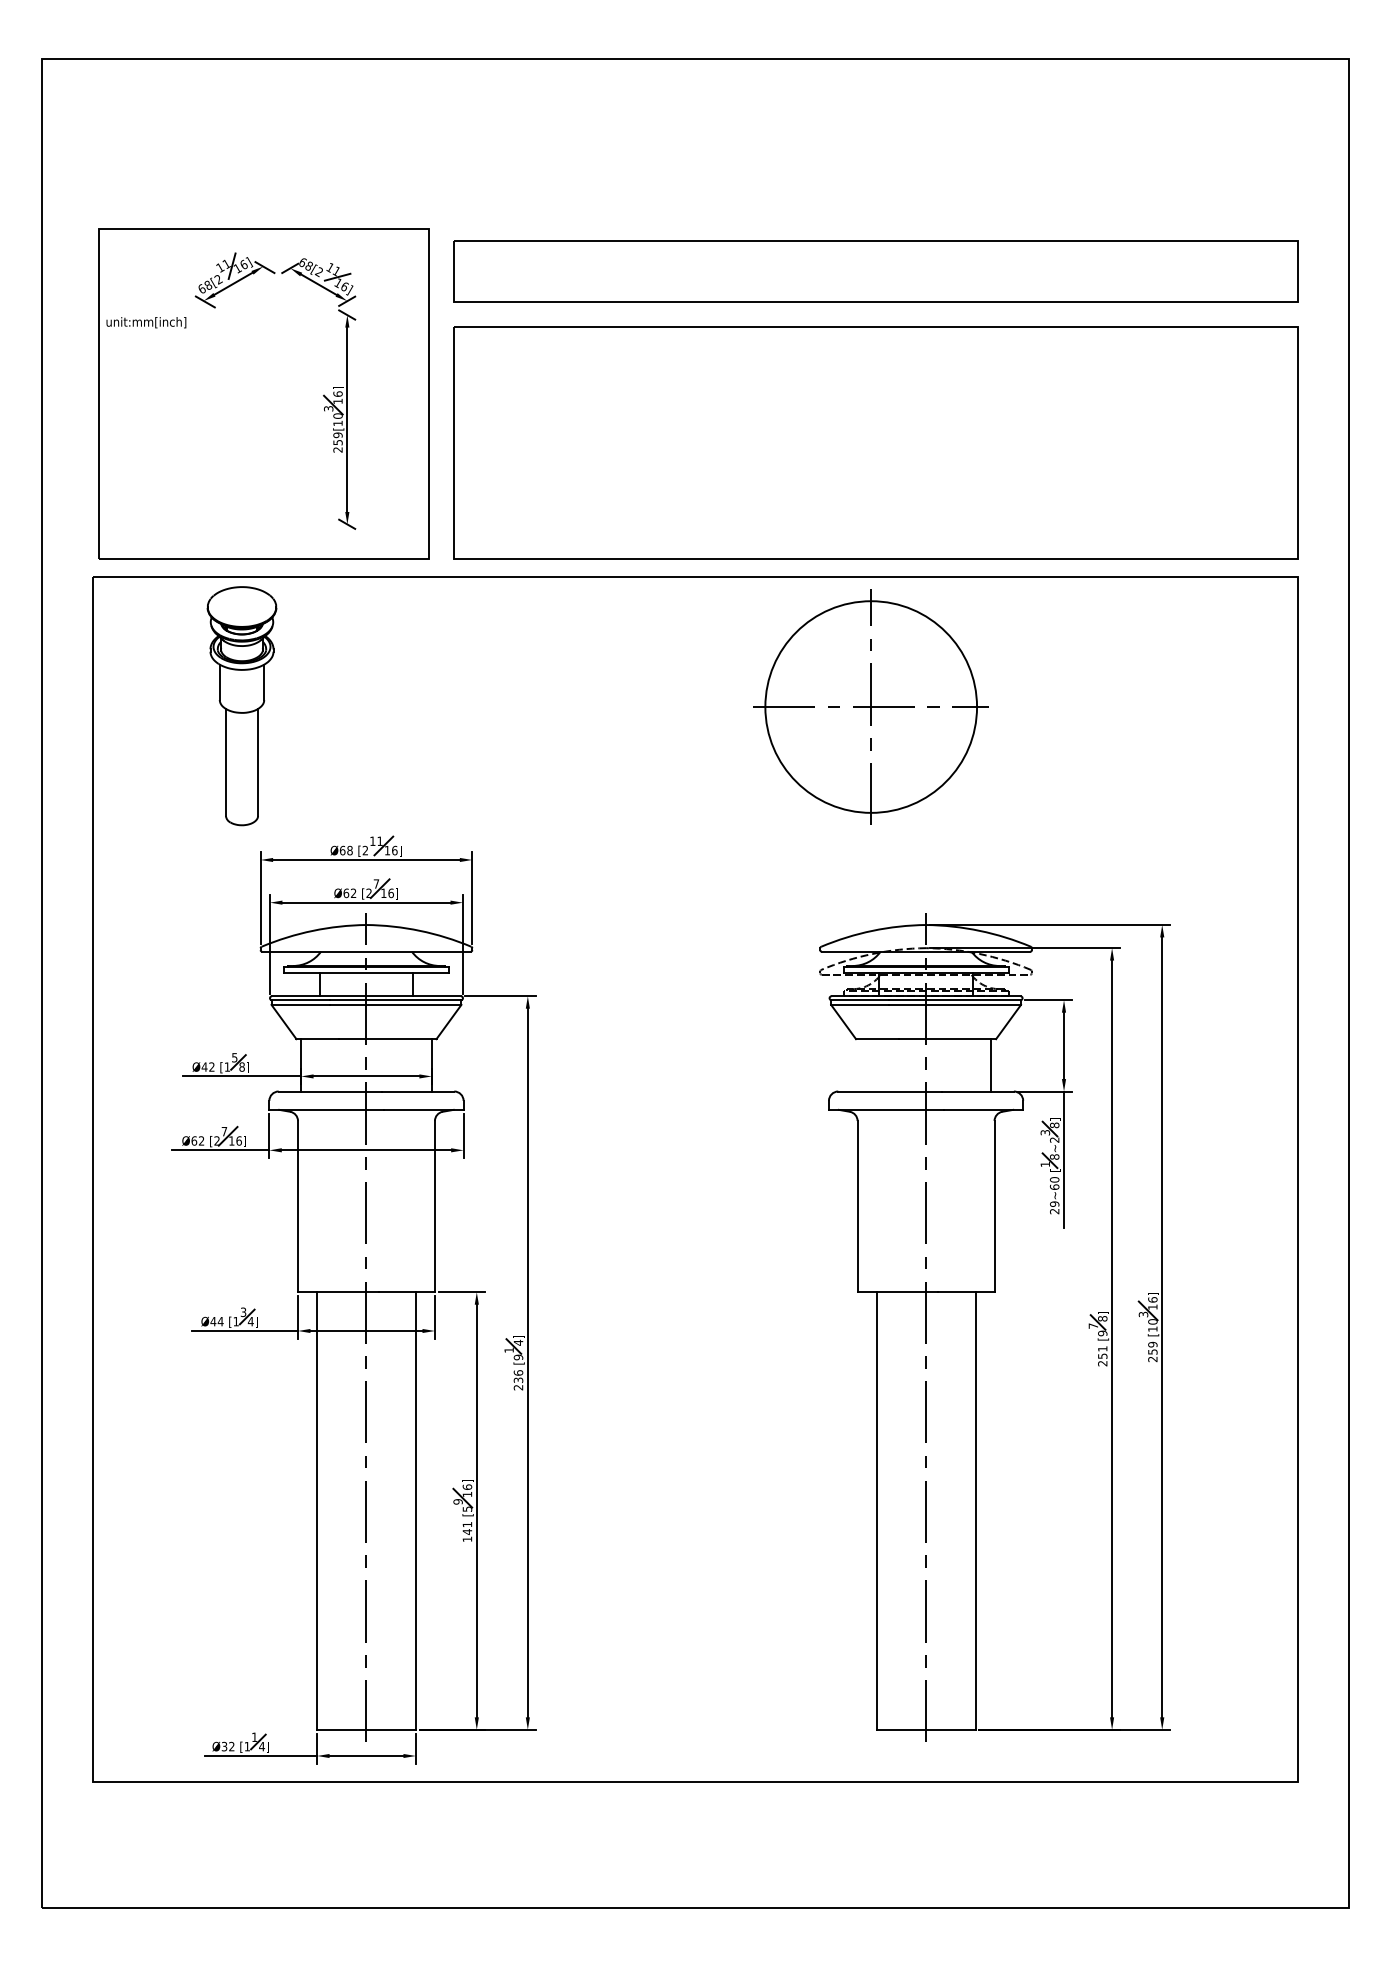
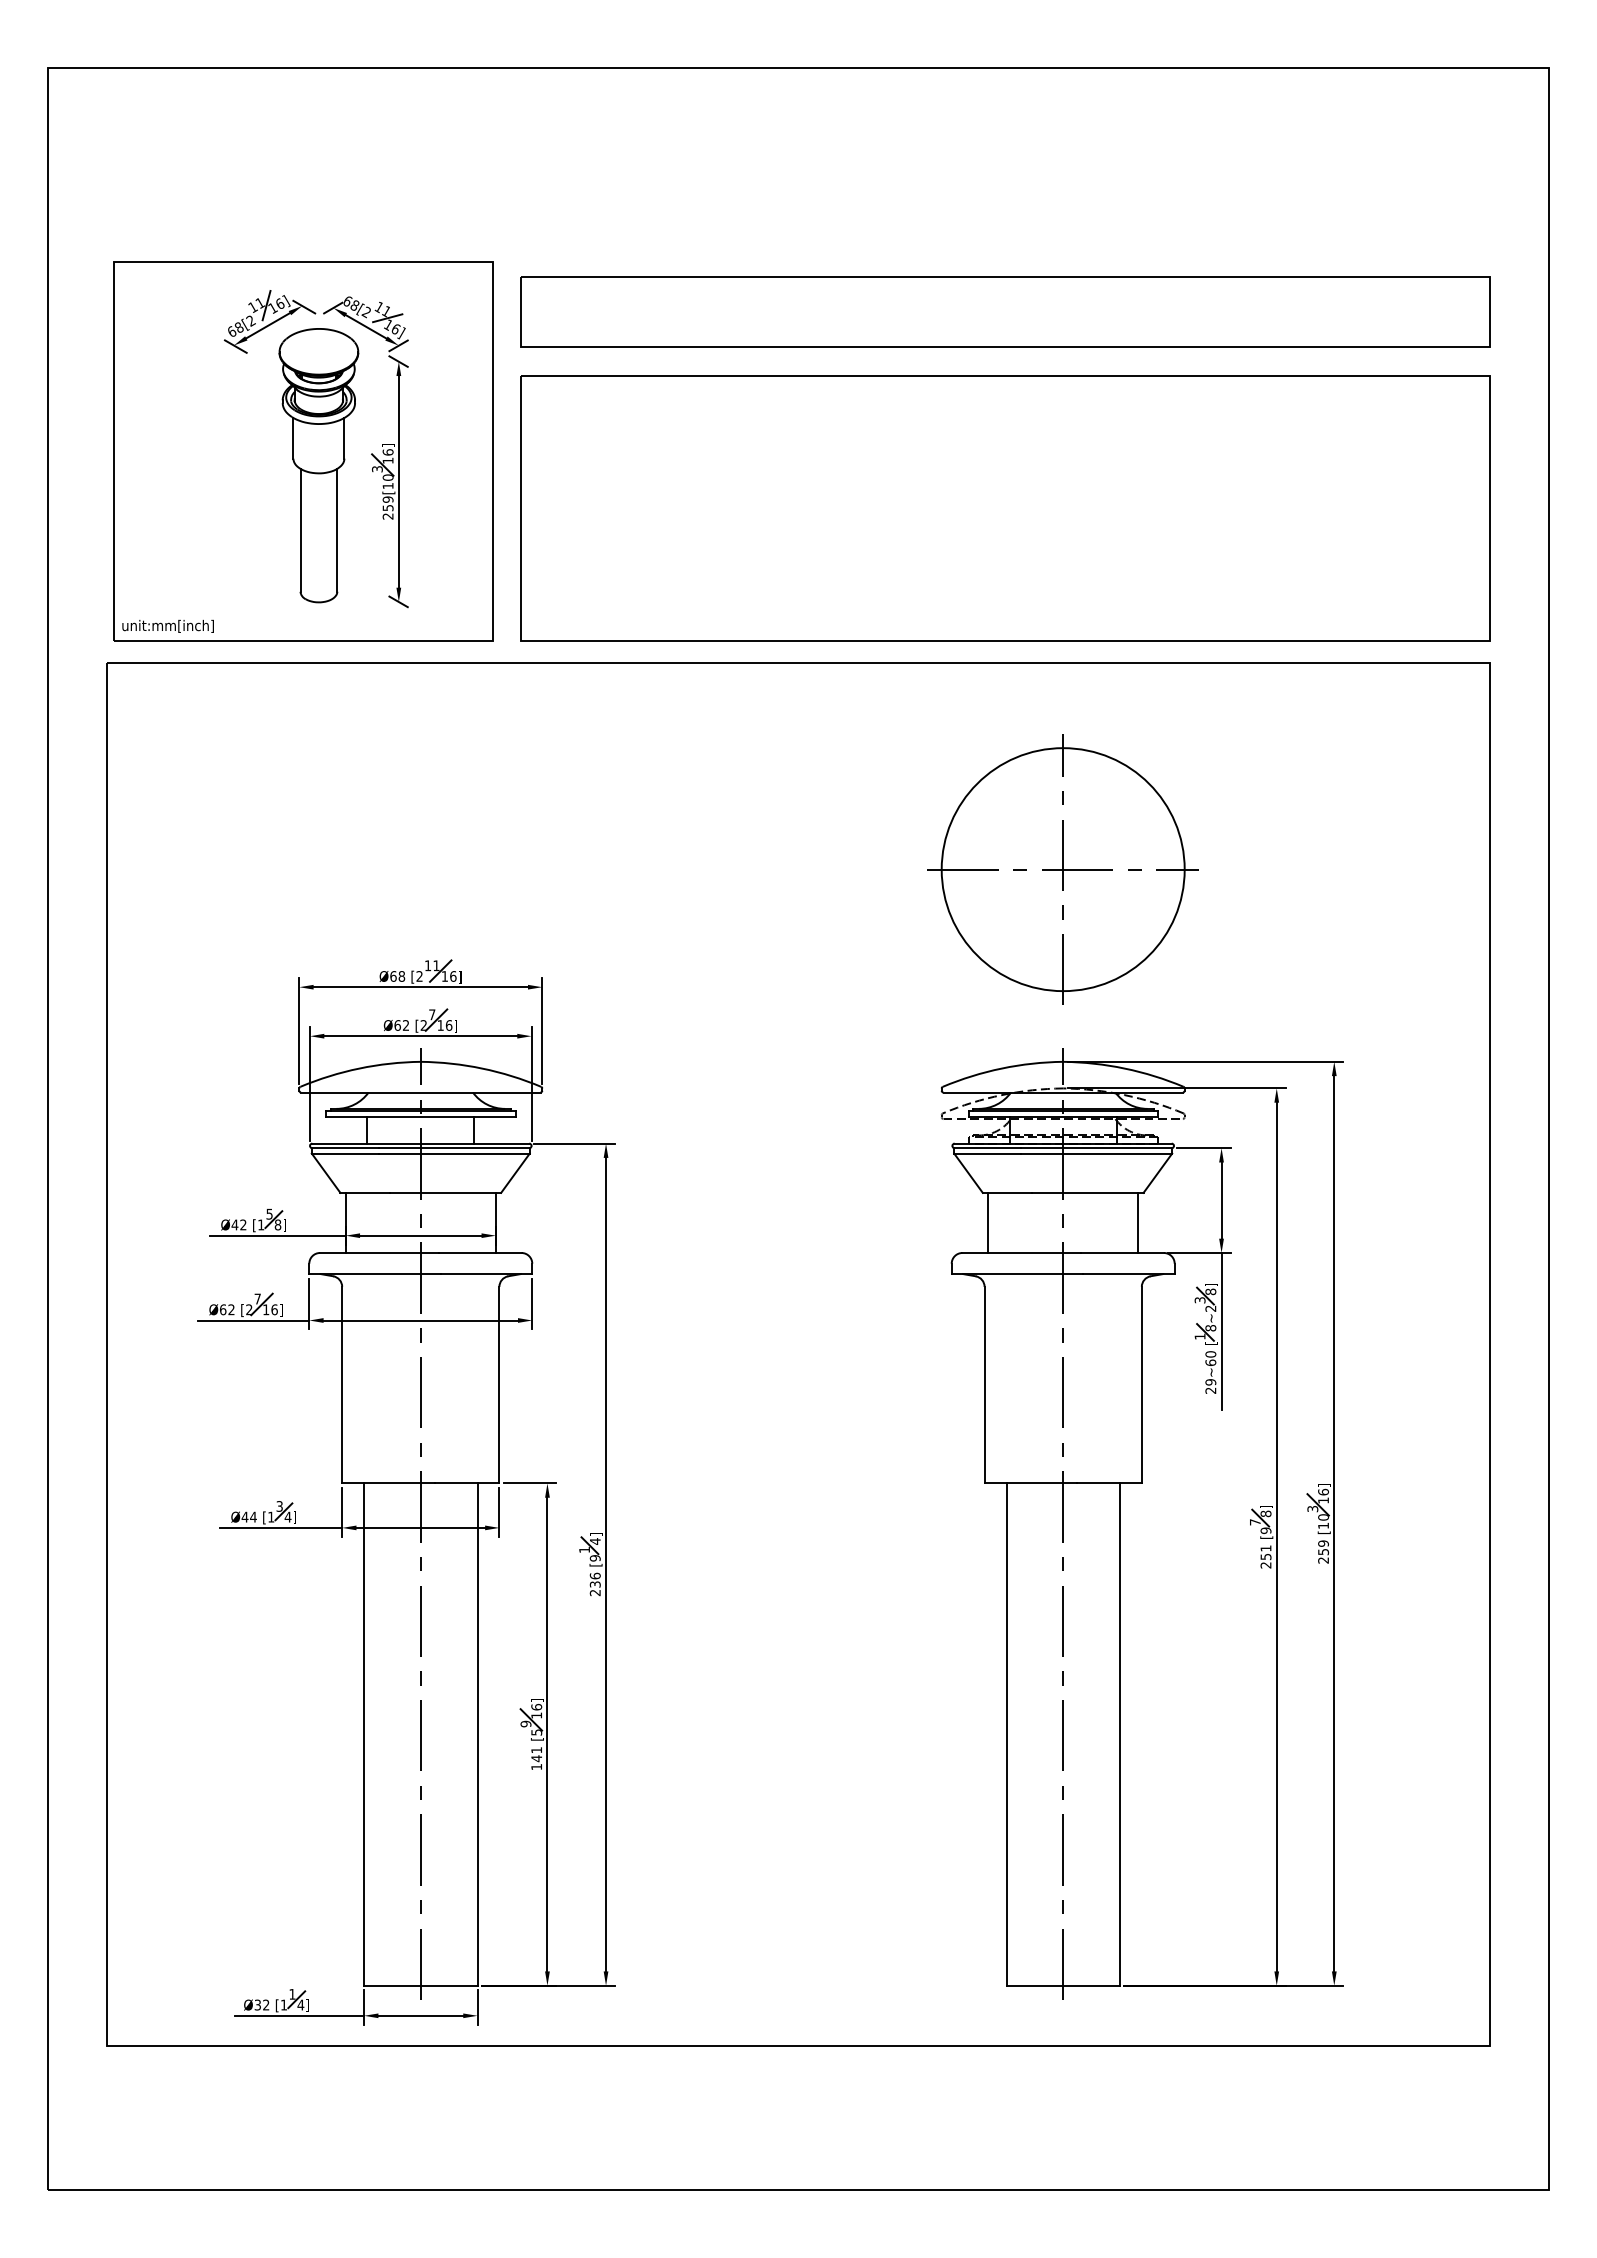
text: (145, 321) -> (167, 625), moved
part: (241, 706) -> (318, 465), moved
part: (870, 706) -> (1062, 869), moved
line: (861, 1064) -> (988, 1222), added

